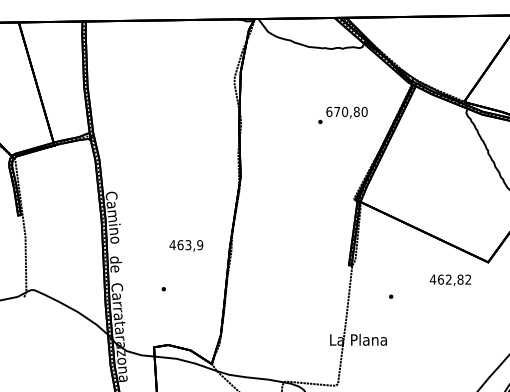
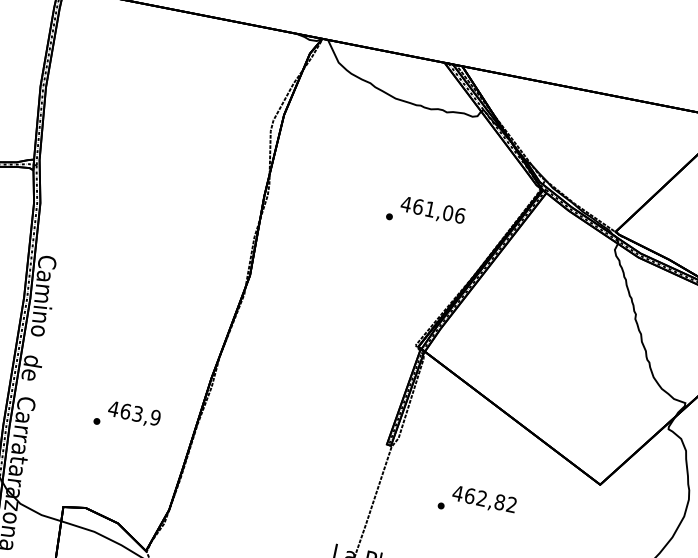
text: (346, 111) -> (432, 209), 670,80 -> 461,06
text: (186, 245) -> (134, 413), moved
text: (449, 280) -> (482, 500), moved

